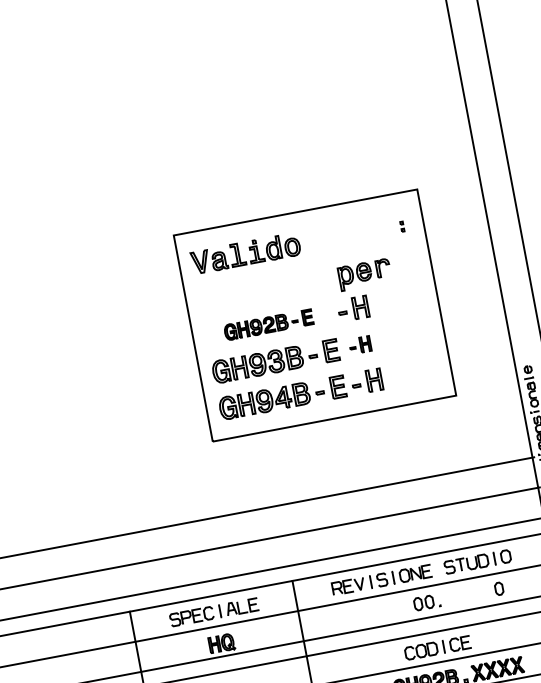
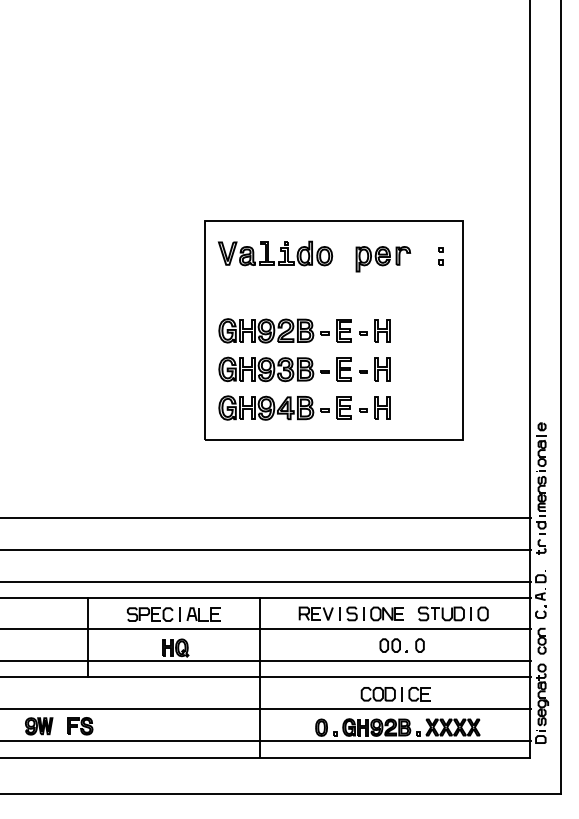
part: (401, 226) -> (440, 256), size x1.67
part: (365, 274) -> (383, 259), moved
part: (267, 324) -> (284, 330), size x1.43
part: (359, 345) -> (374, 369), size x1.43
part: (498, 588) -> (419, 645), moved

